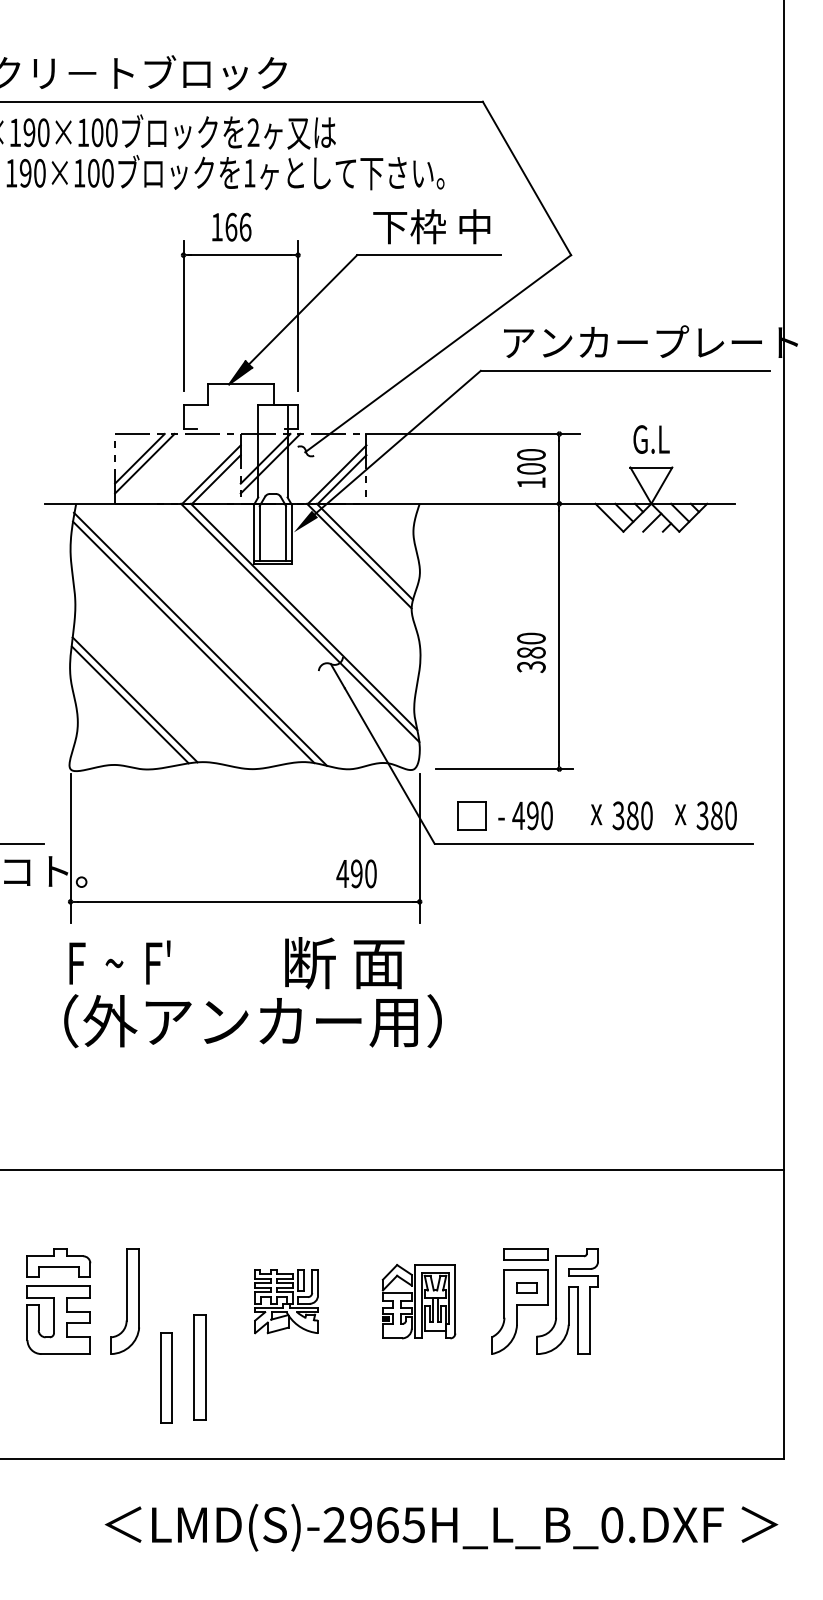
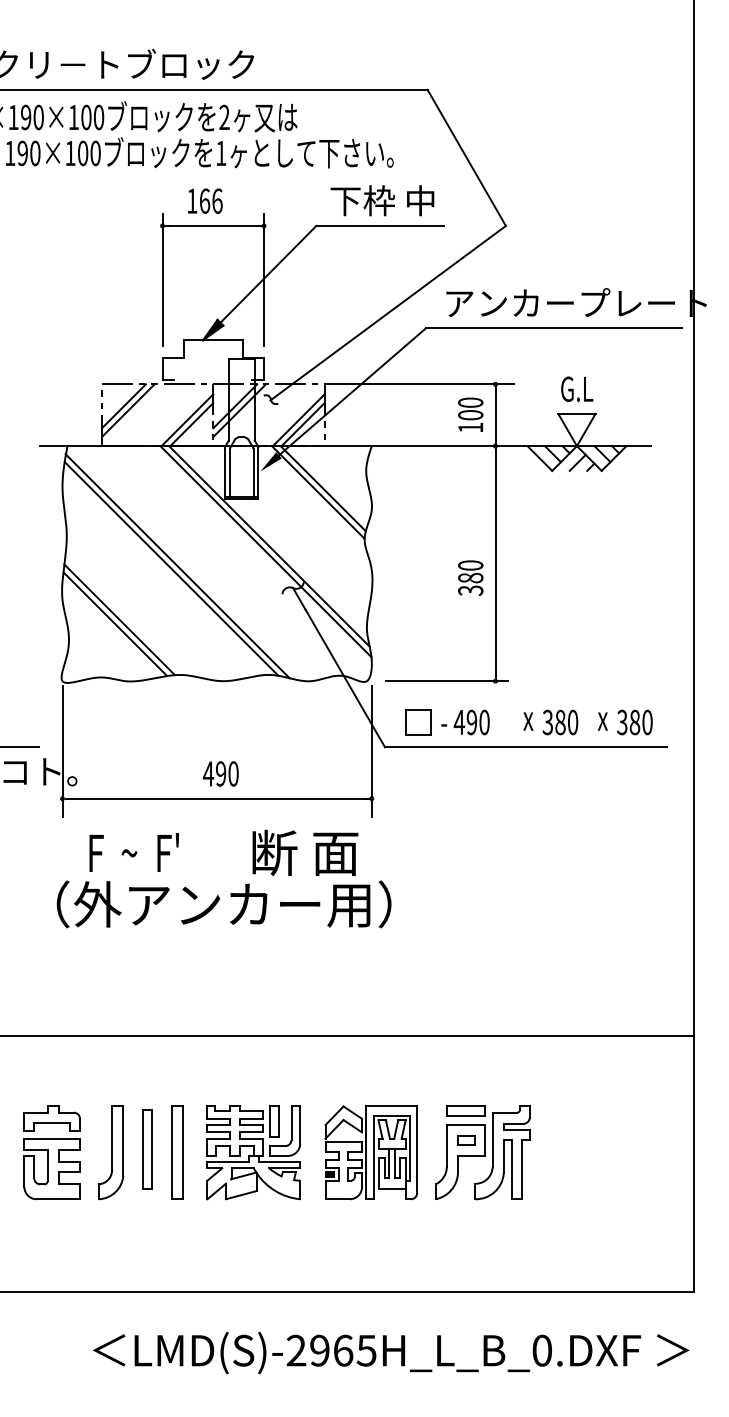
text: (356, 873) -> (220, 773), moved
text: (119, 962) -> (133, 852), moved
part: (286, 1301) -> (253, 1152), size x1.67
part: (418, 1301) -> (370, 1152), size x1.43
part: (200, 1366) -> (177, 1152), moved
part: (166, 1378) -> (147, 1149), moved

